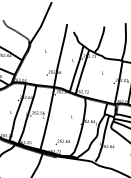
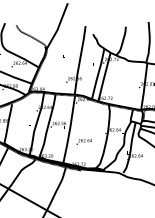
text: (62, 141) -> (83, 141), moved

